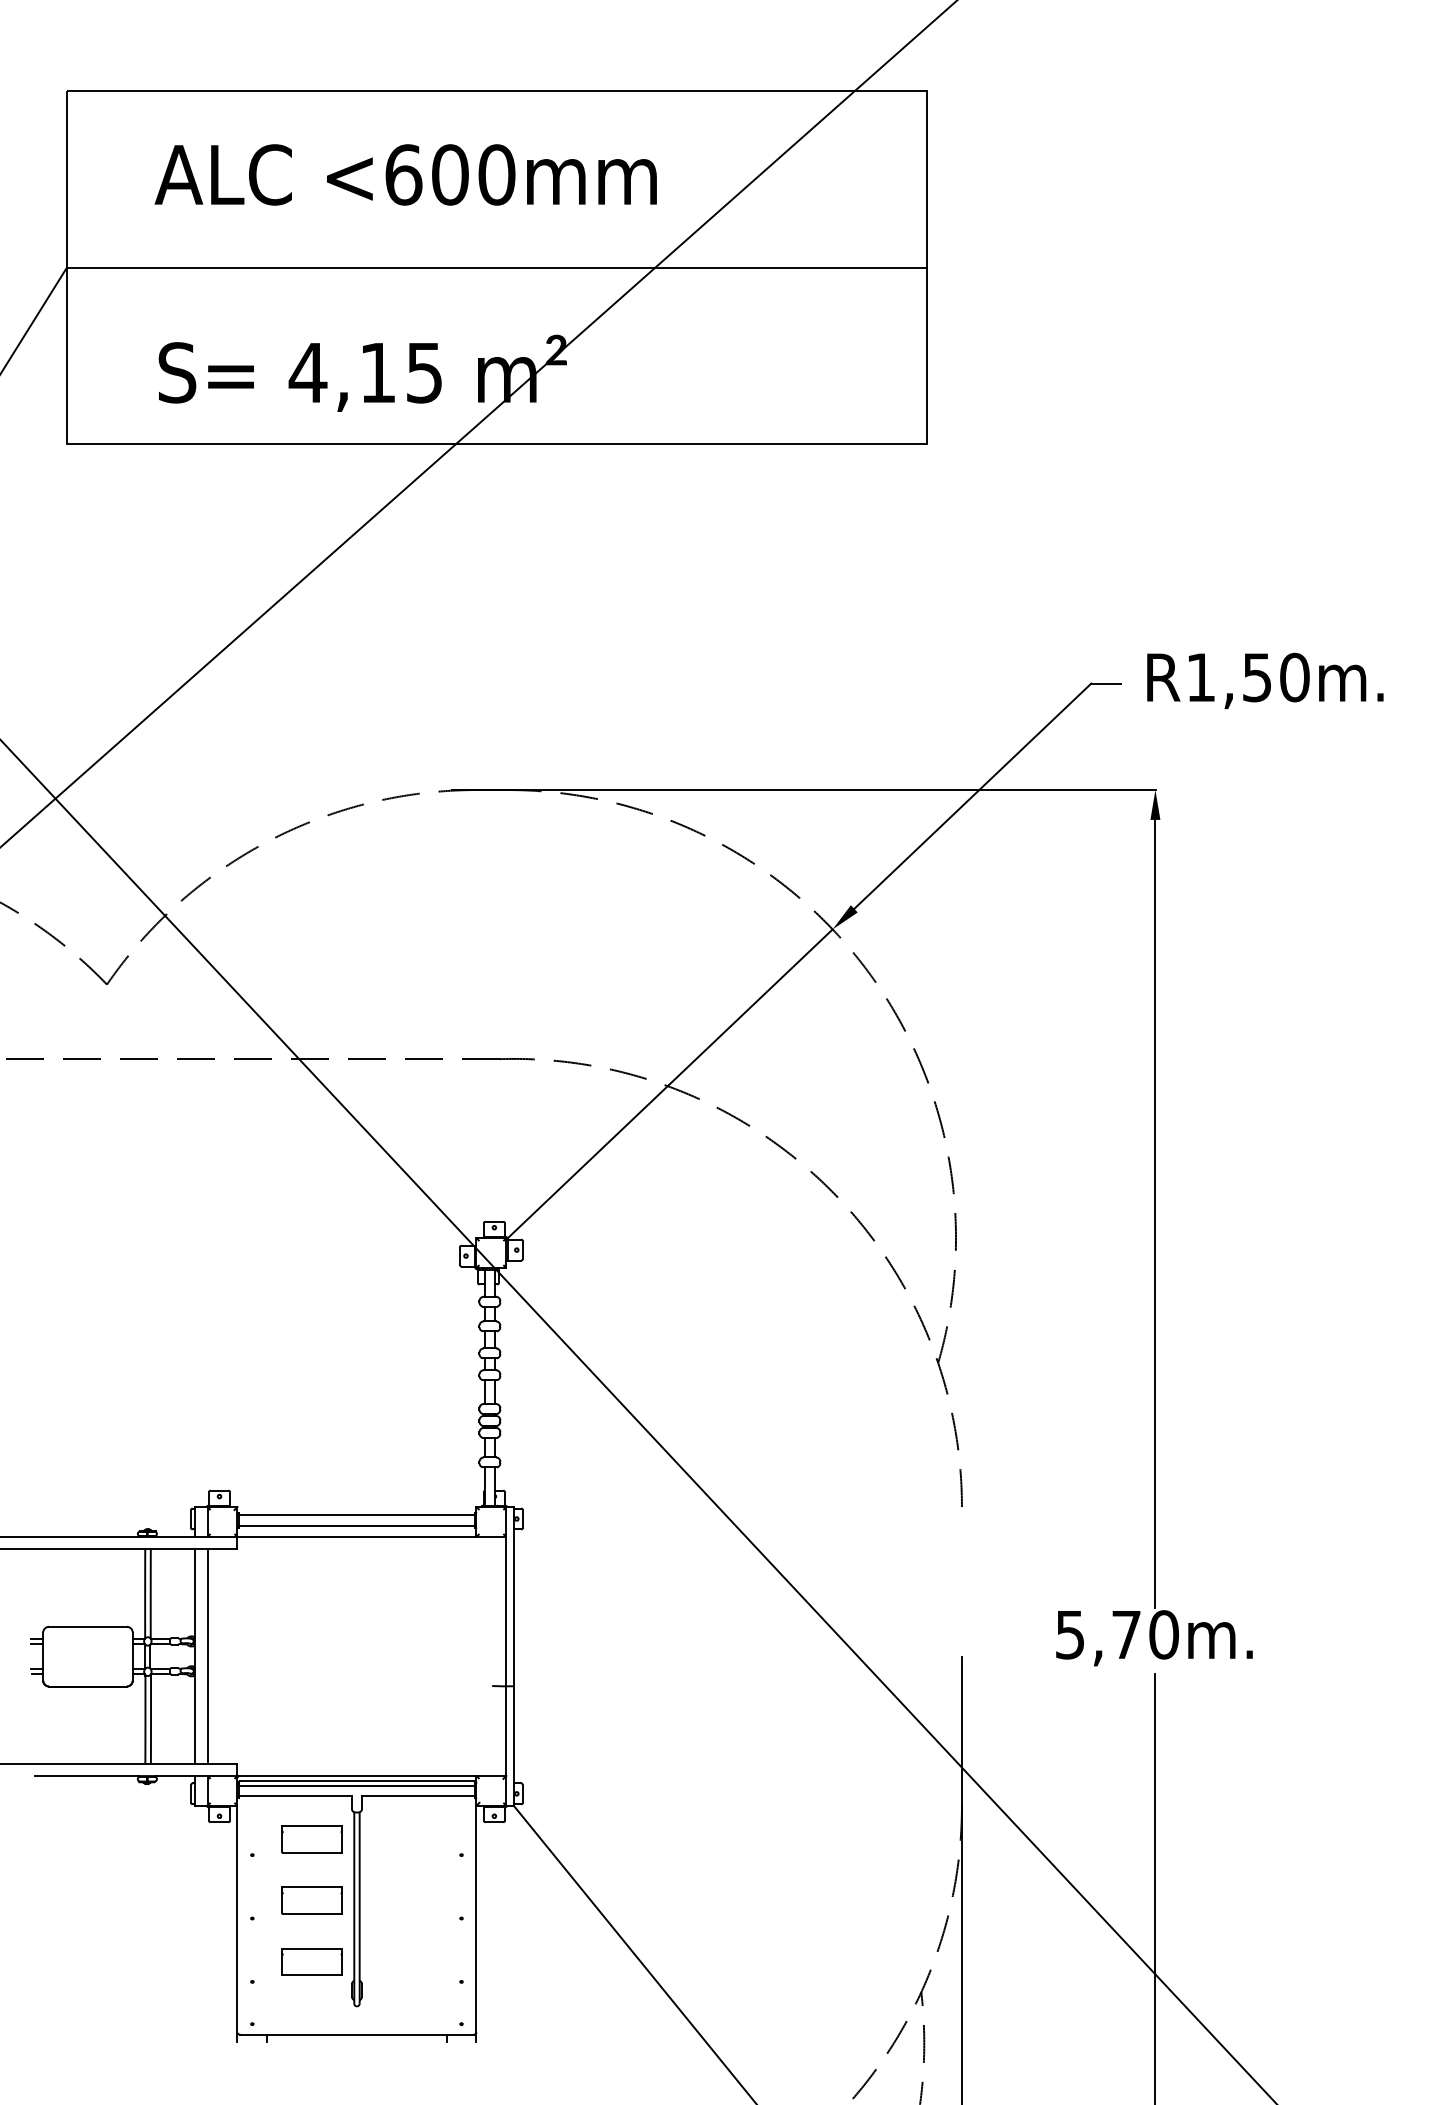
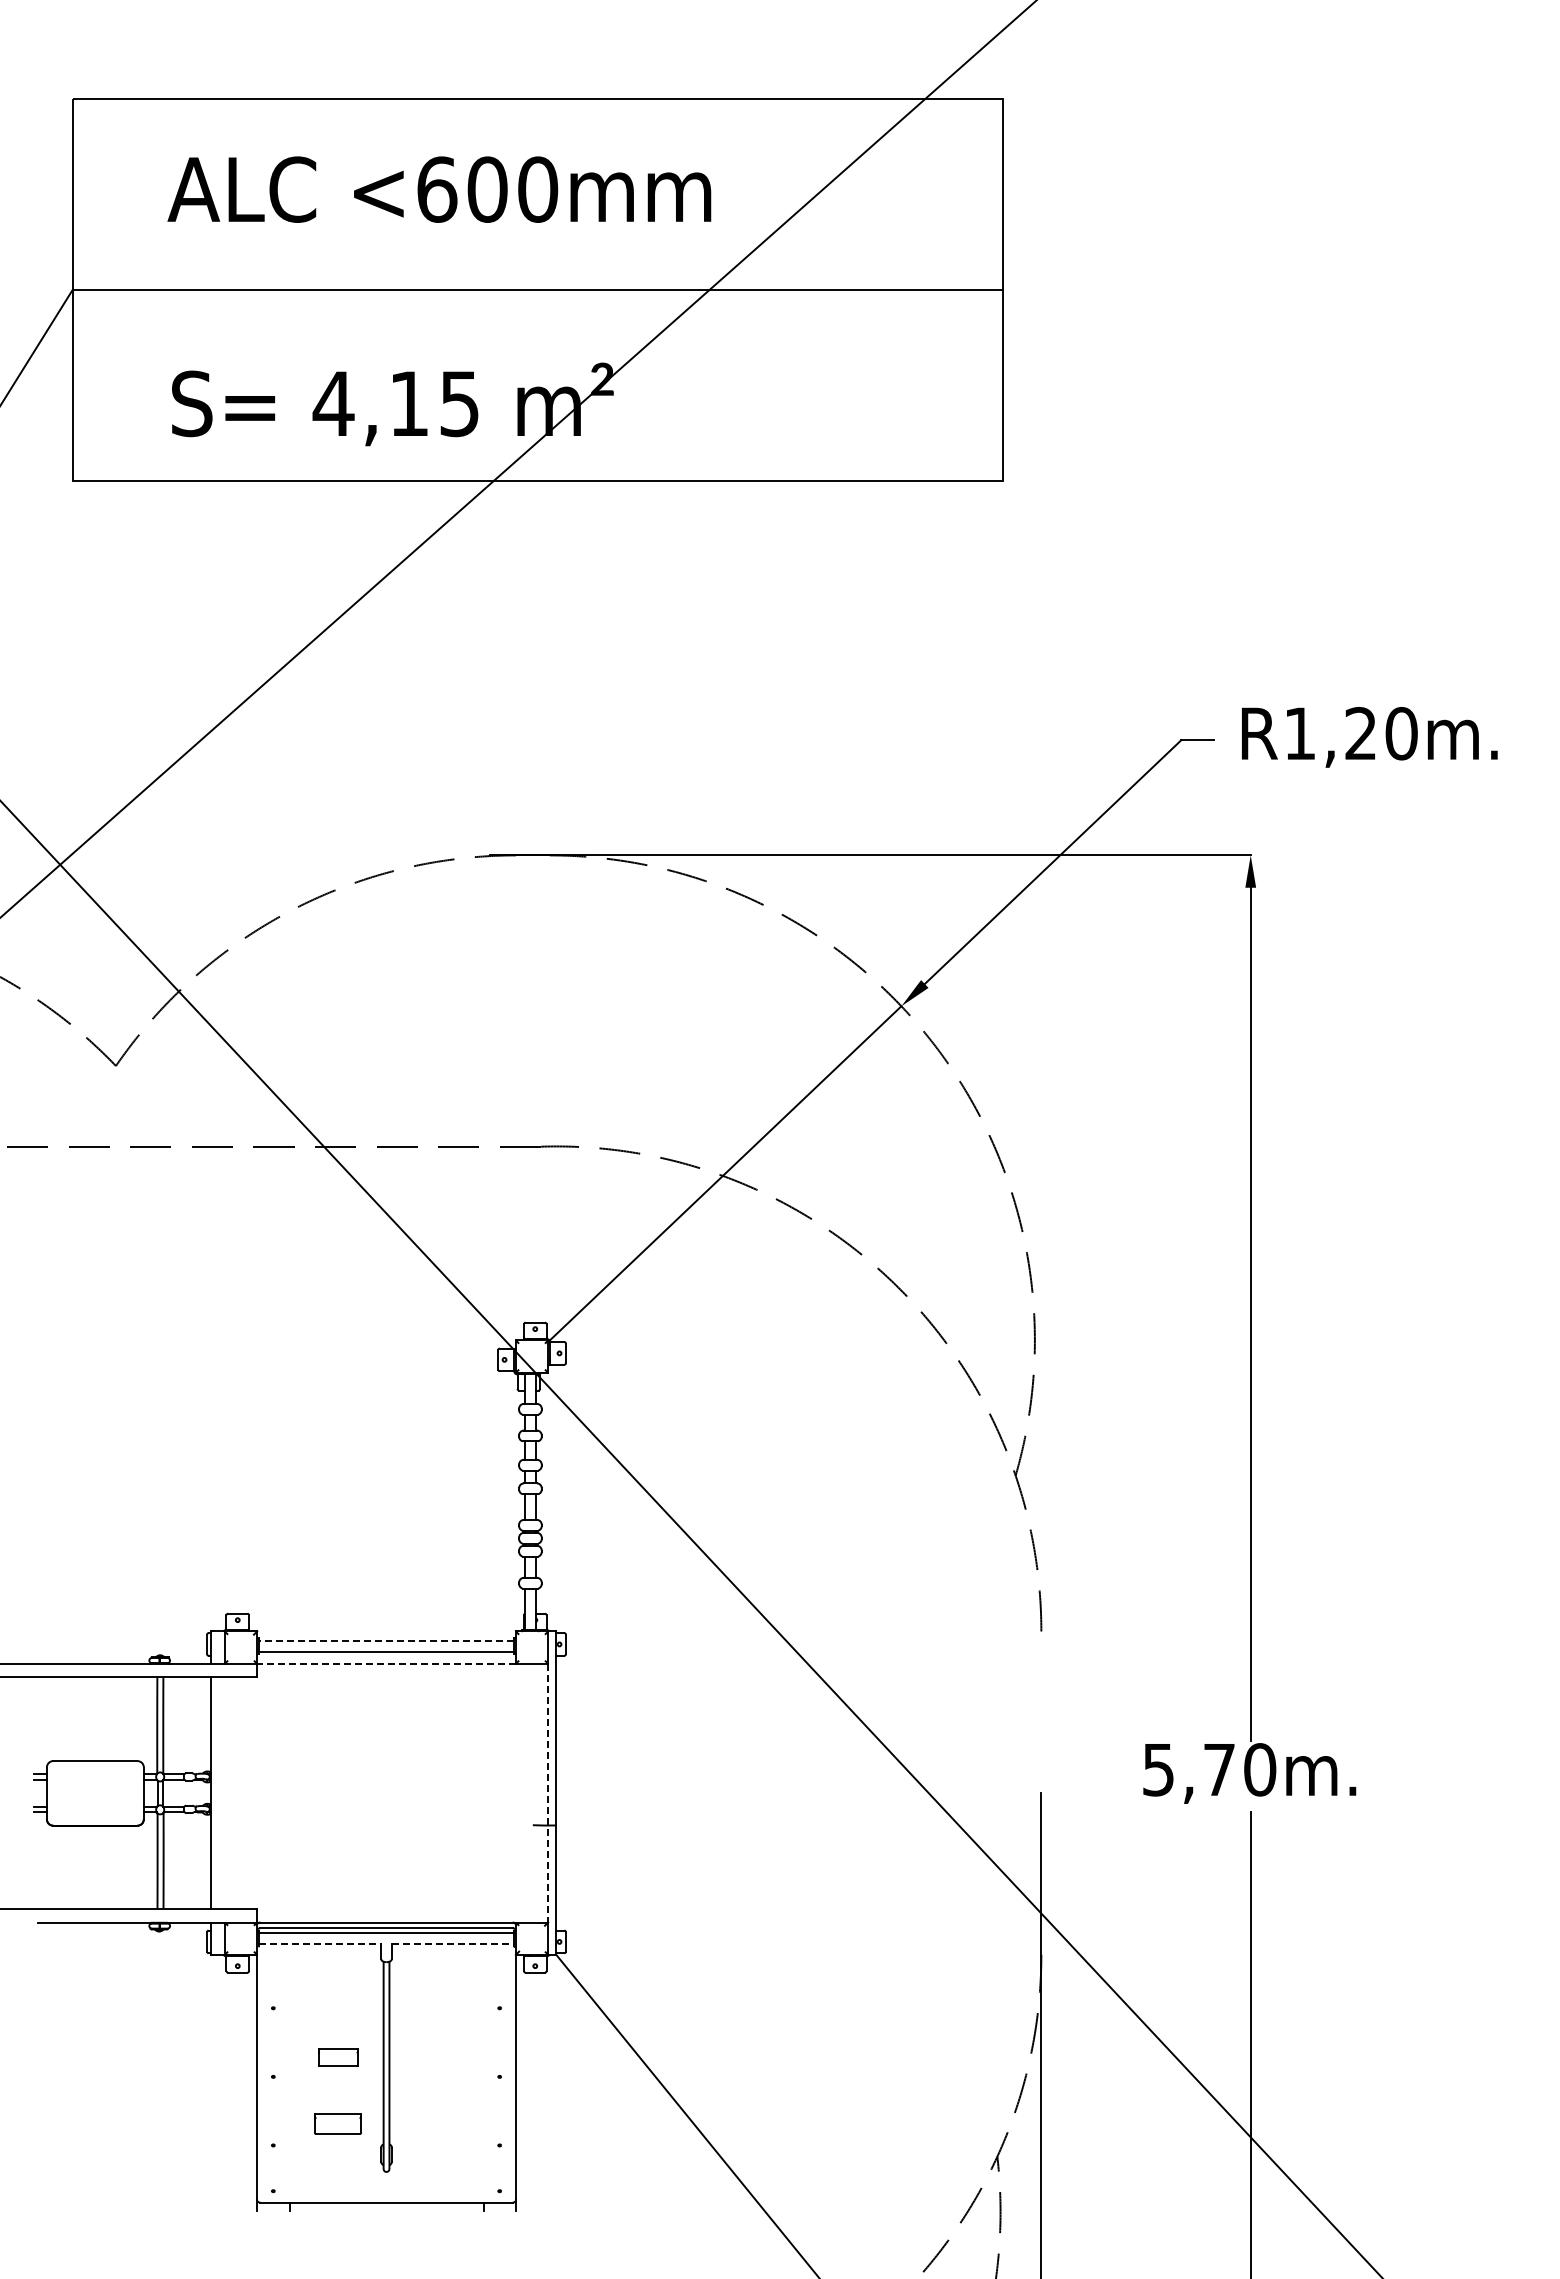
text: (1256, 677) -> (1360, 733), R1,50m. -> R1,20m.
line: (356, 1515) -> (386, 1640), solid -> dashed
line: (356, 1536) -> (386, 1663), solid -> dashed
line: (207, 1656) -> (224, 1793), removed
line: (506, 1656) -> (548, 1793), solid -> dashed
line: (295, 1796) -> (320, 1944), solid -> dashed
line: (418, 1796) -> (453, 1944), solid -> dashed
part: (311, 1839) -> (337, 1991), removed
part: (312, 1900) -> (338, 2057), size x0.6
part: (311, 1961) -> (337, 2123), size x0.7

